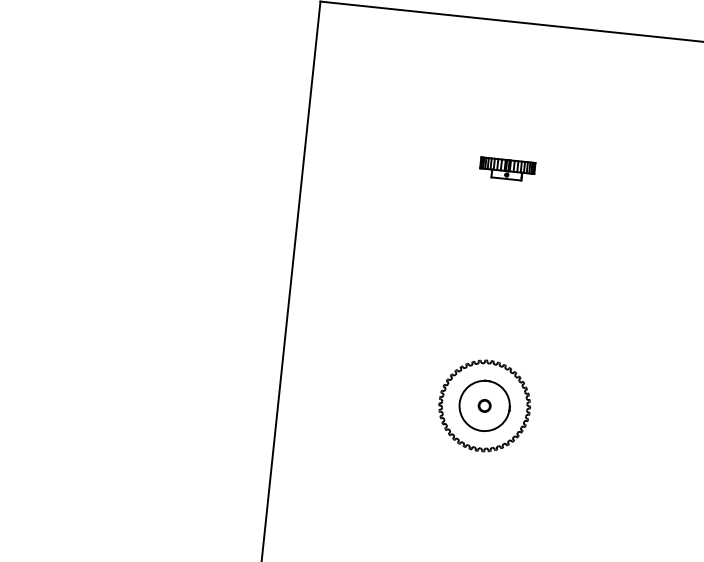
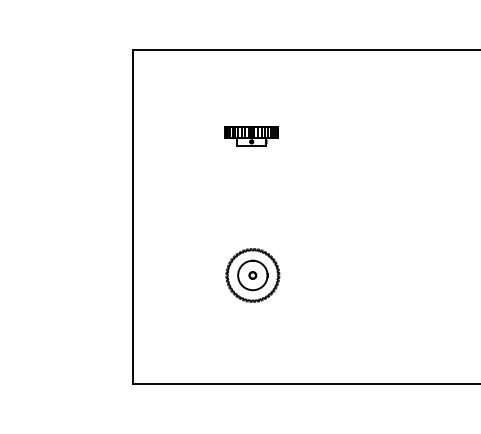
part: (507, 169) -> (251, 136), size x1.67

